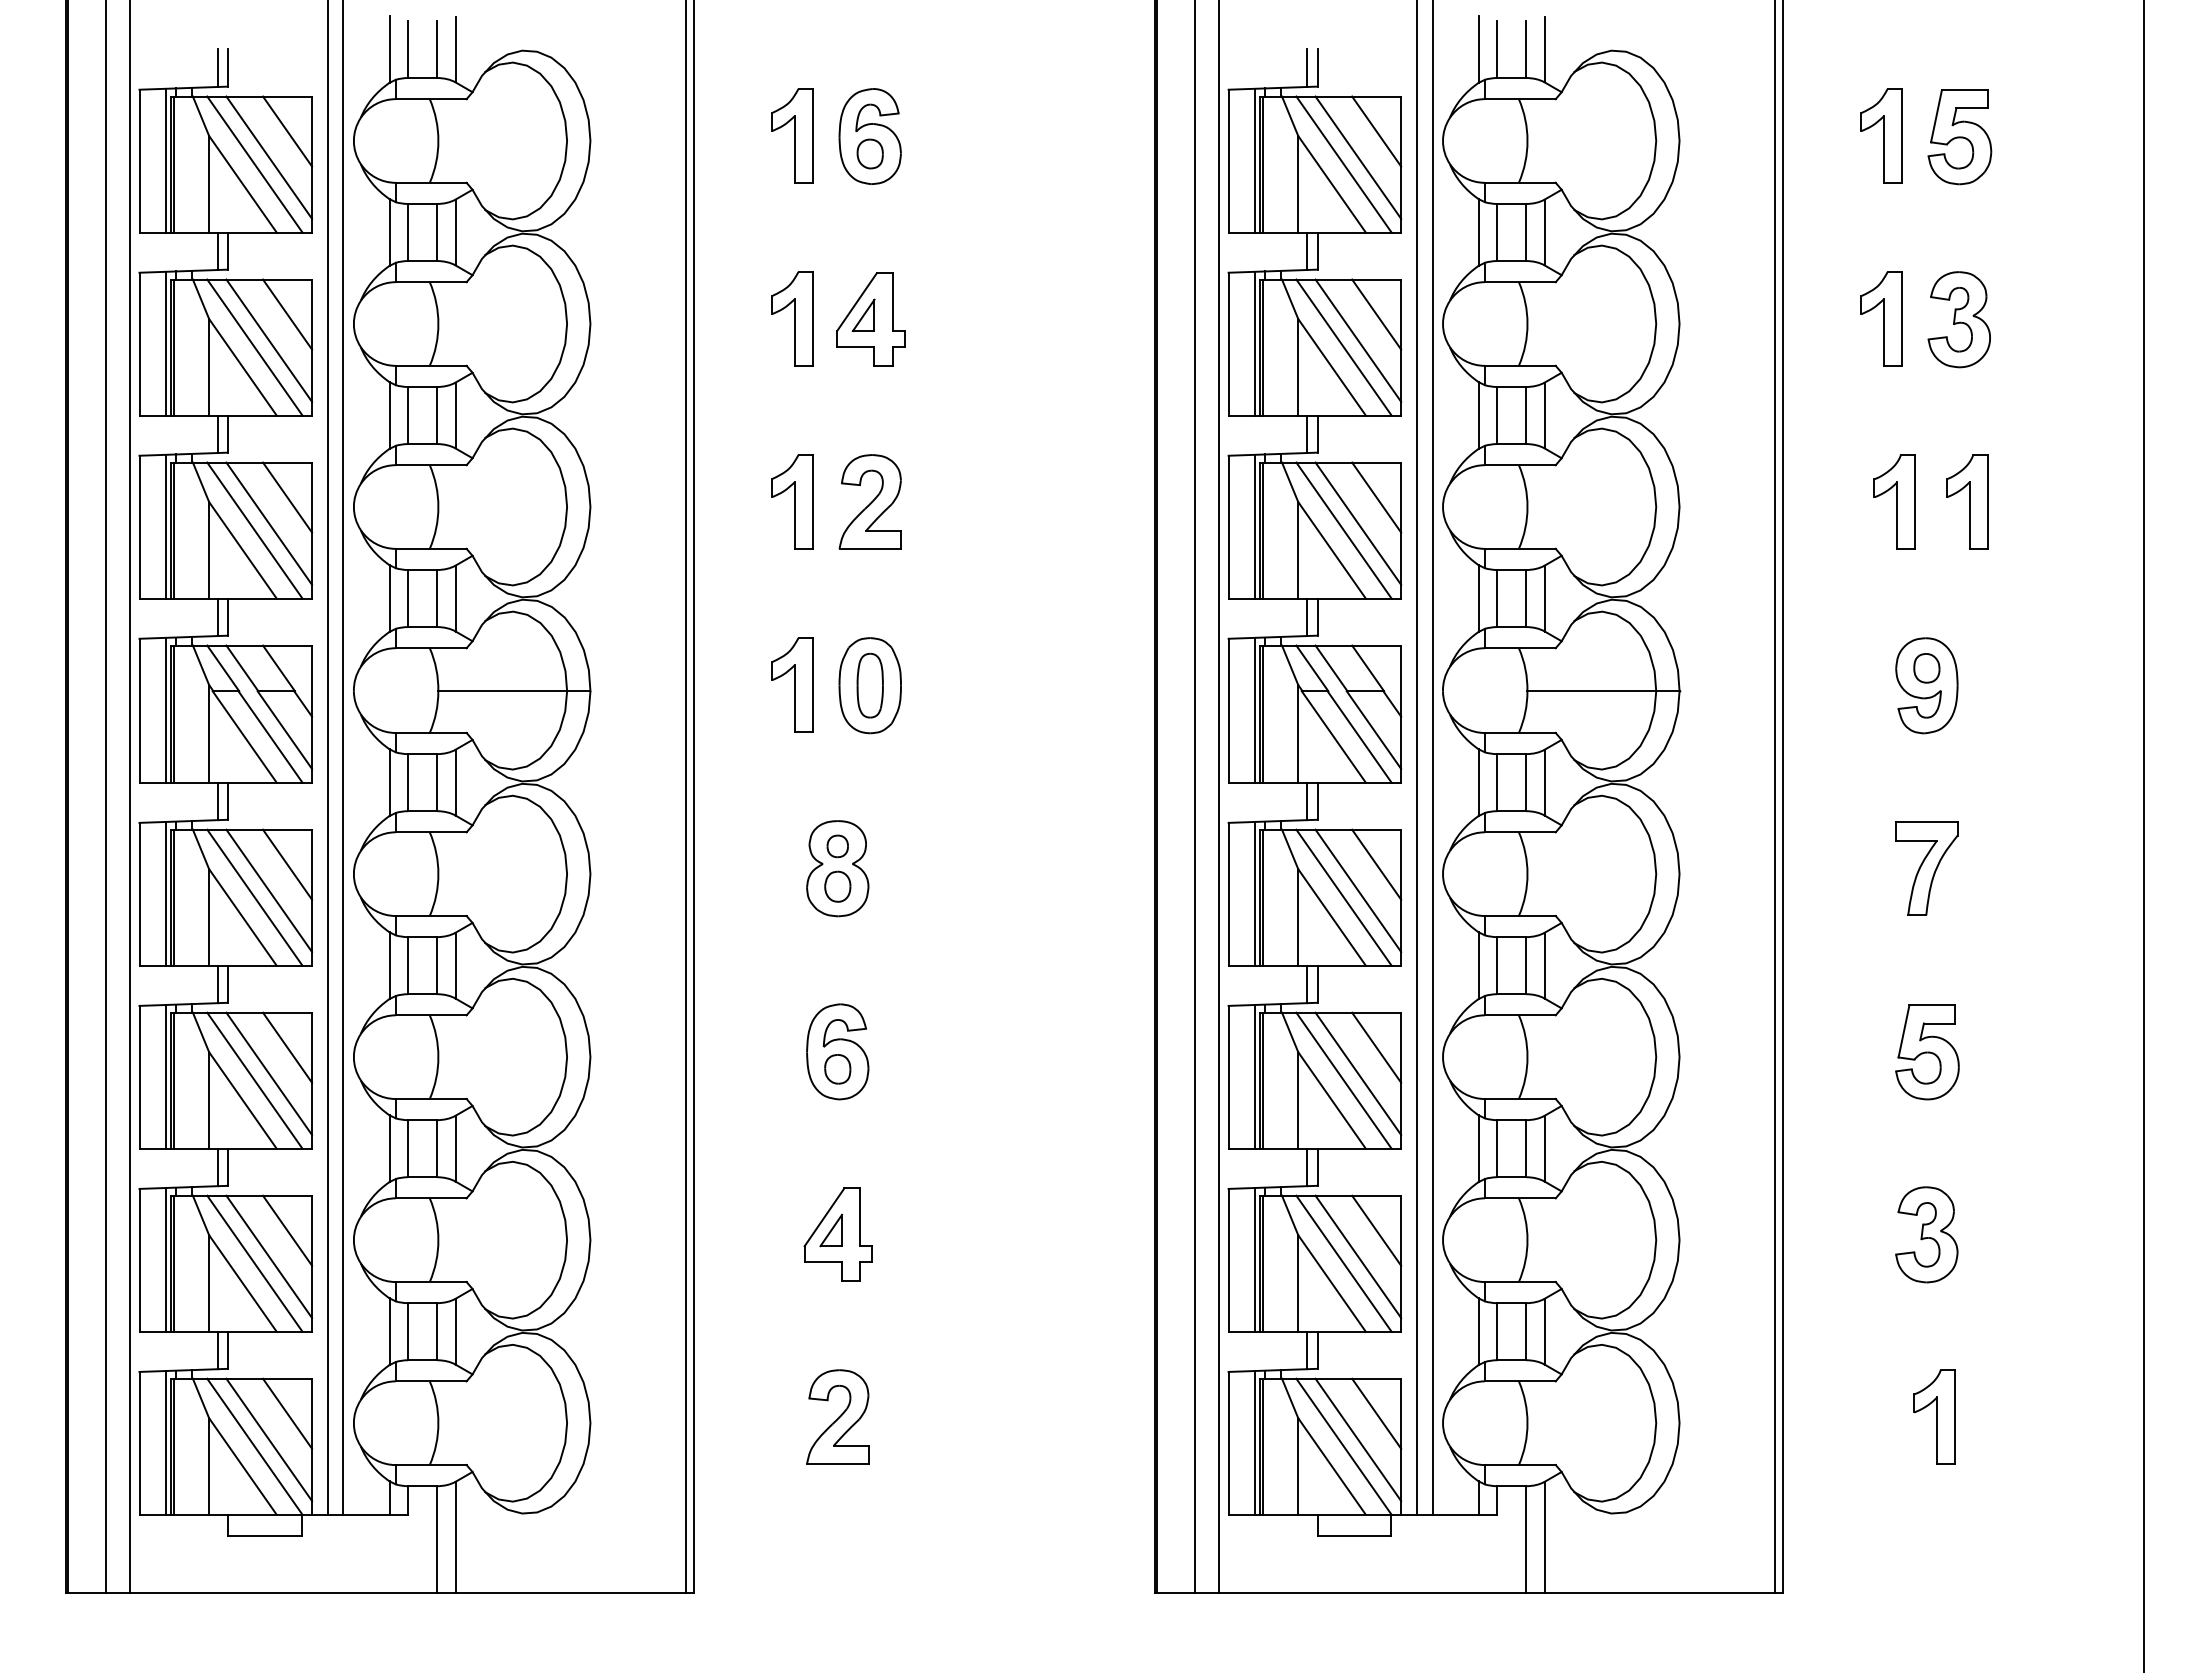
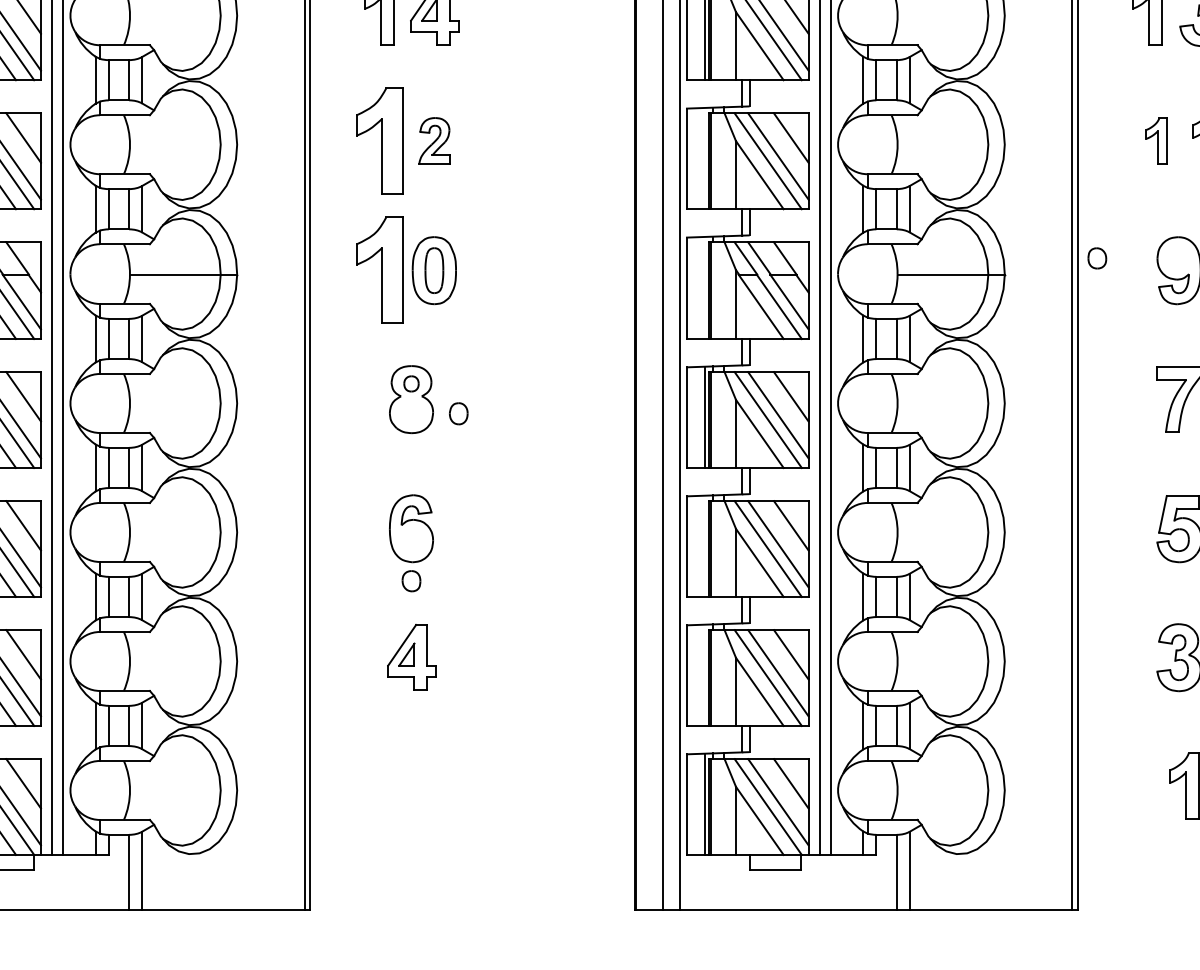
part: (792, 501) -> (379, 140), size x1.6
part: (869, 501) -> (433, 140), size x0.7
part: (1894, 501) -> (1156, 140), size x0.7
line: (1254, 526) -> (705, 158), removed
part: (1926, 668) -> (1097, 258), moved
part: (792, 684) -> (379, 269), size x1.6
line: (1254, 709) -> (705, 287), removed
part: (837, 886) -> (458, 413), moved
part: (837, 1069) -> (411, 581), moved
line: (1254, 1076) -> (705, 546), removed
line: (1254, 1259) -> (705, 675), removed
part: (837, 1416) -> (411, 785), removed

